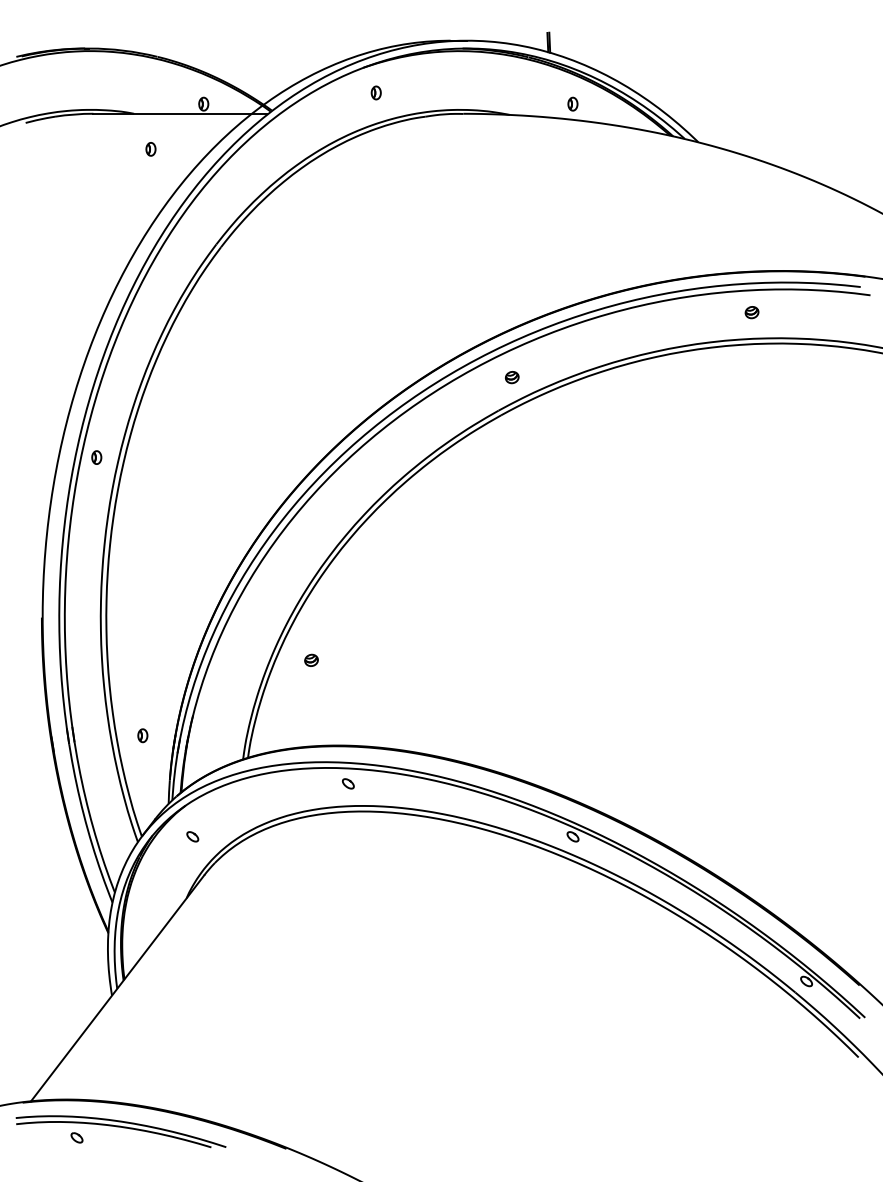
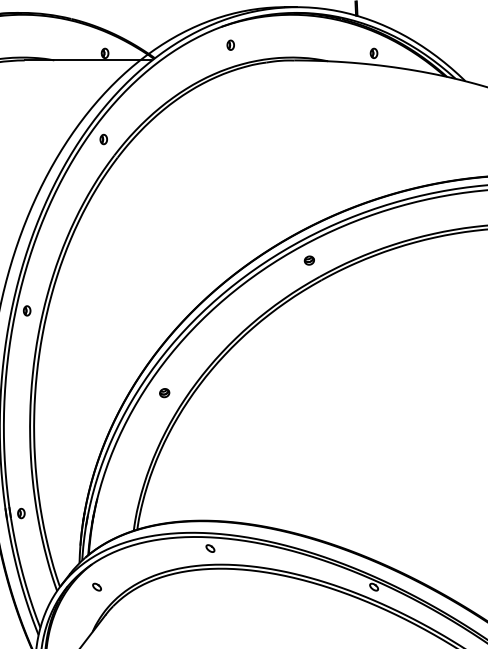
part: (150, 149) -> (103, 139), moved
part: (512, 377) -> (309, 260), moved
part: (311, 659) -> (164, 392), moved
part: (142, 735) -> (21, 513), moved

